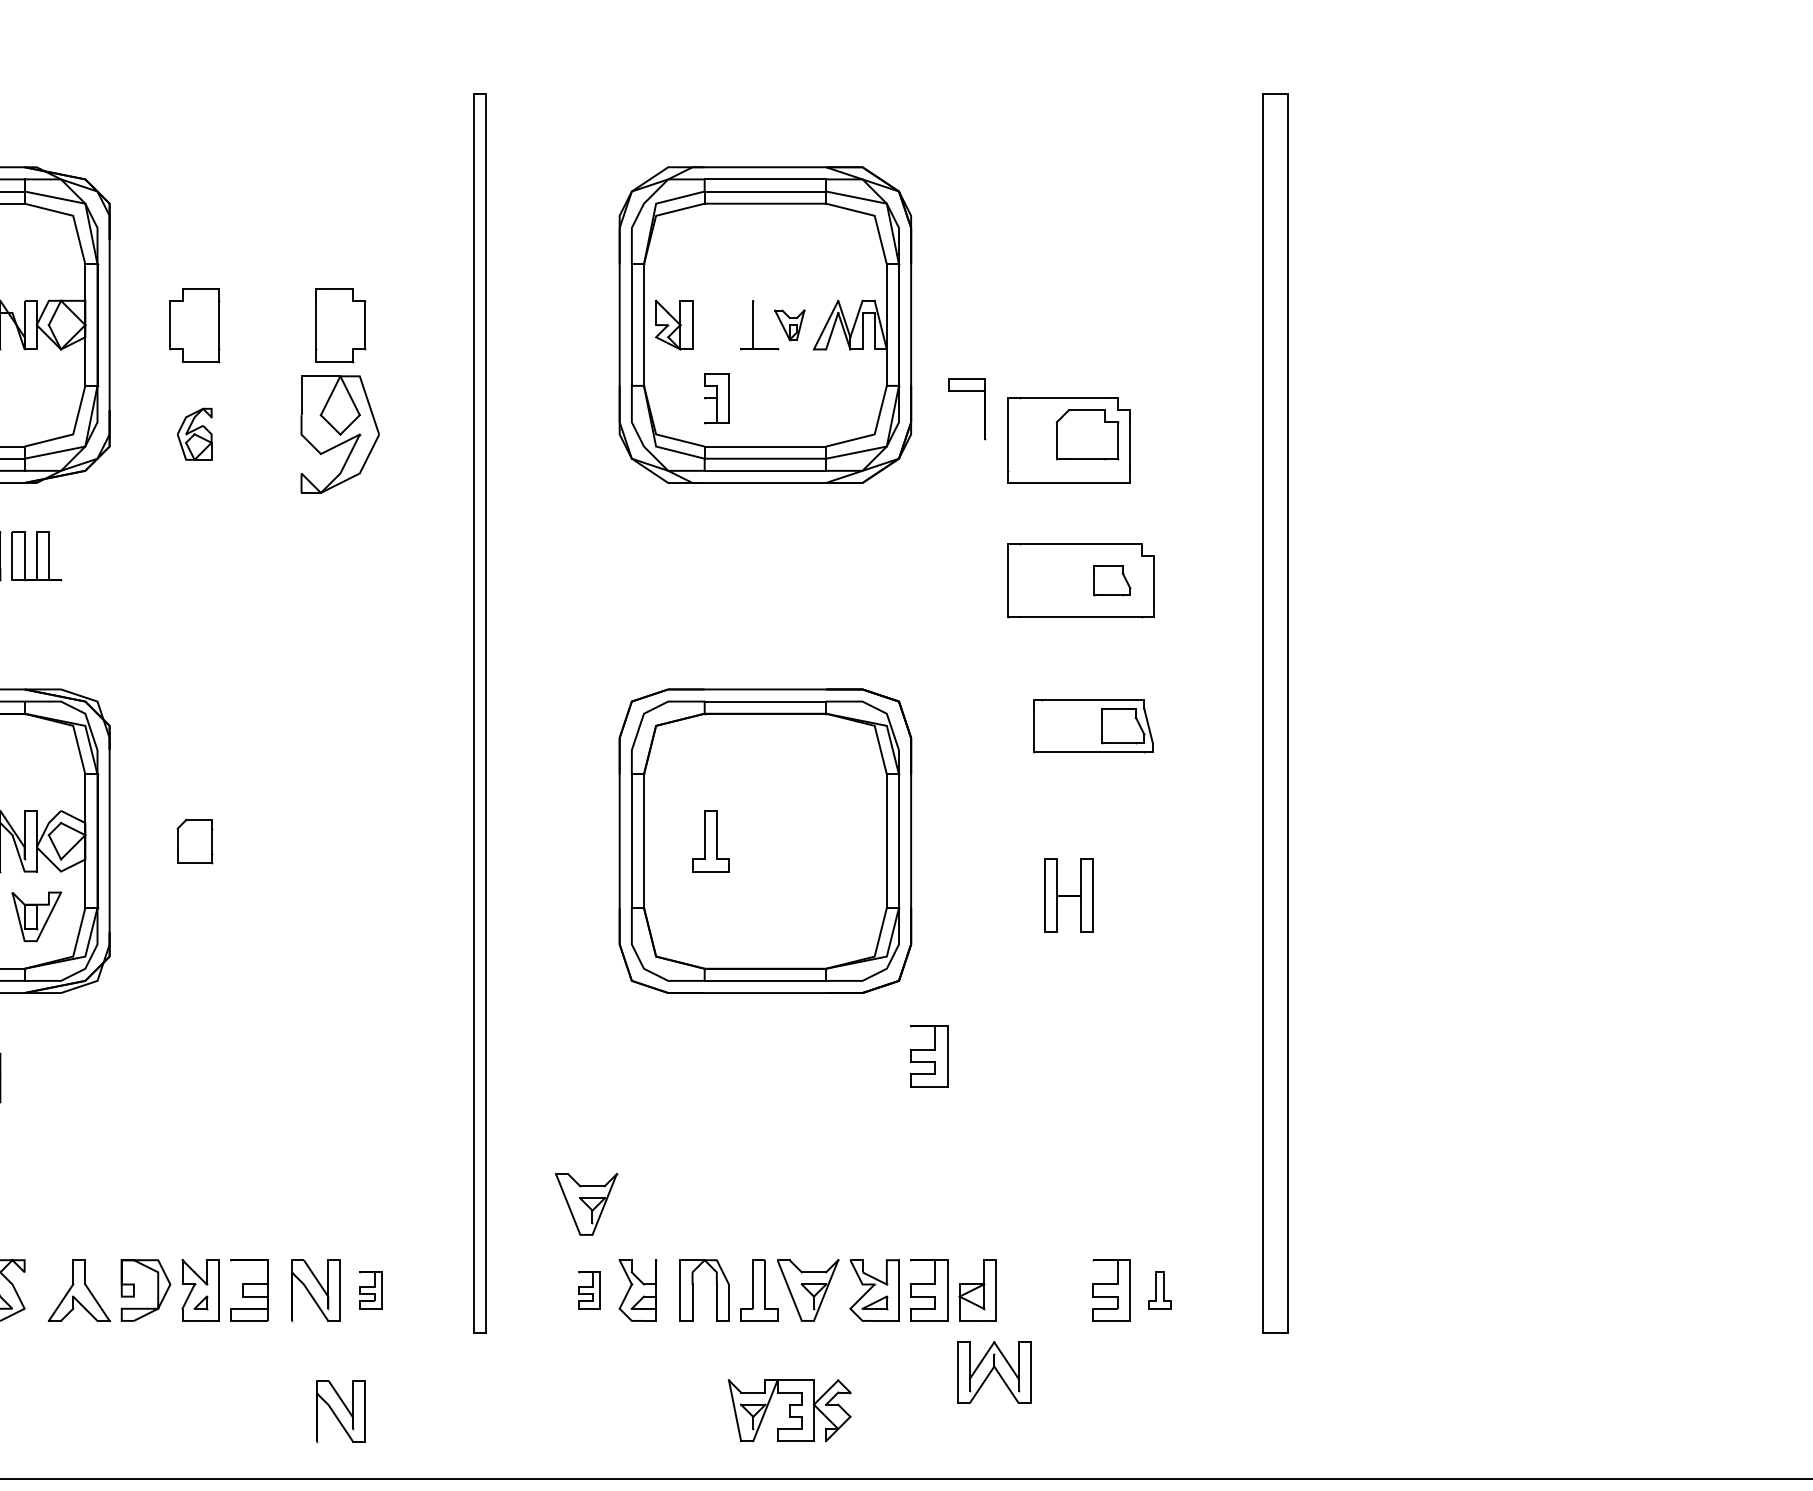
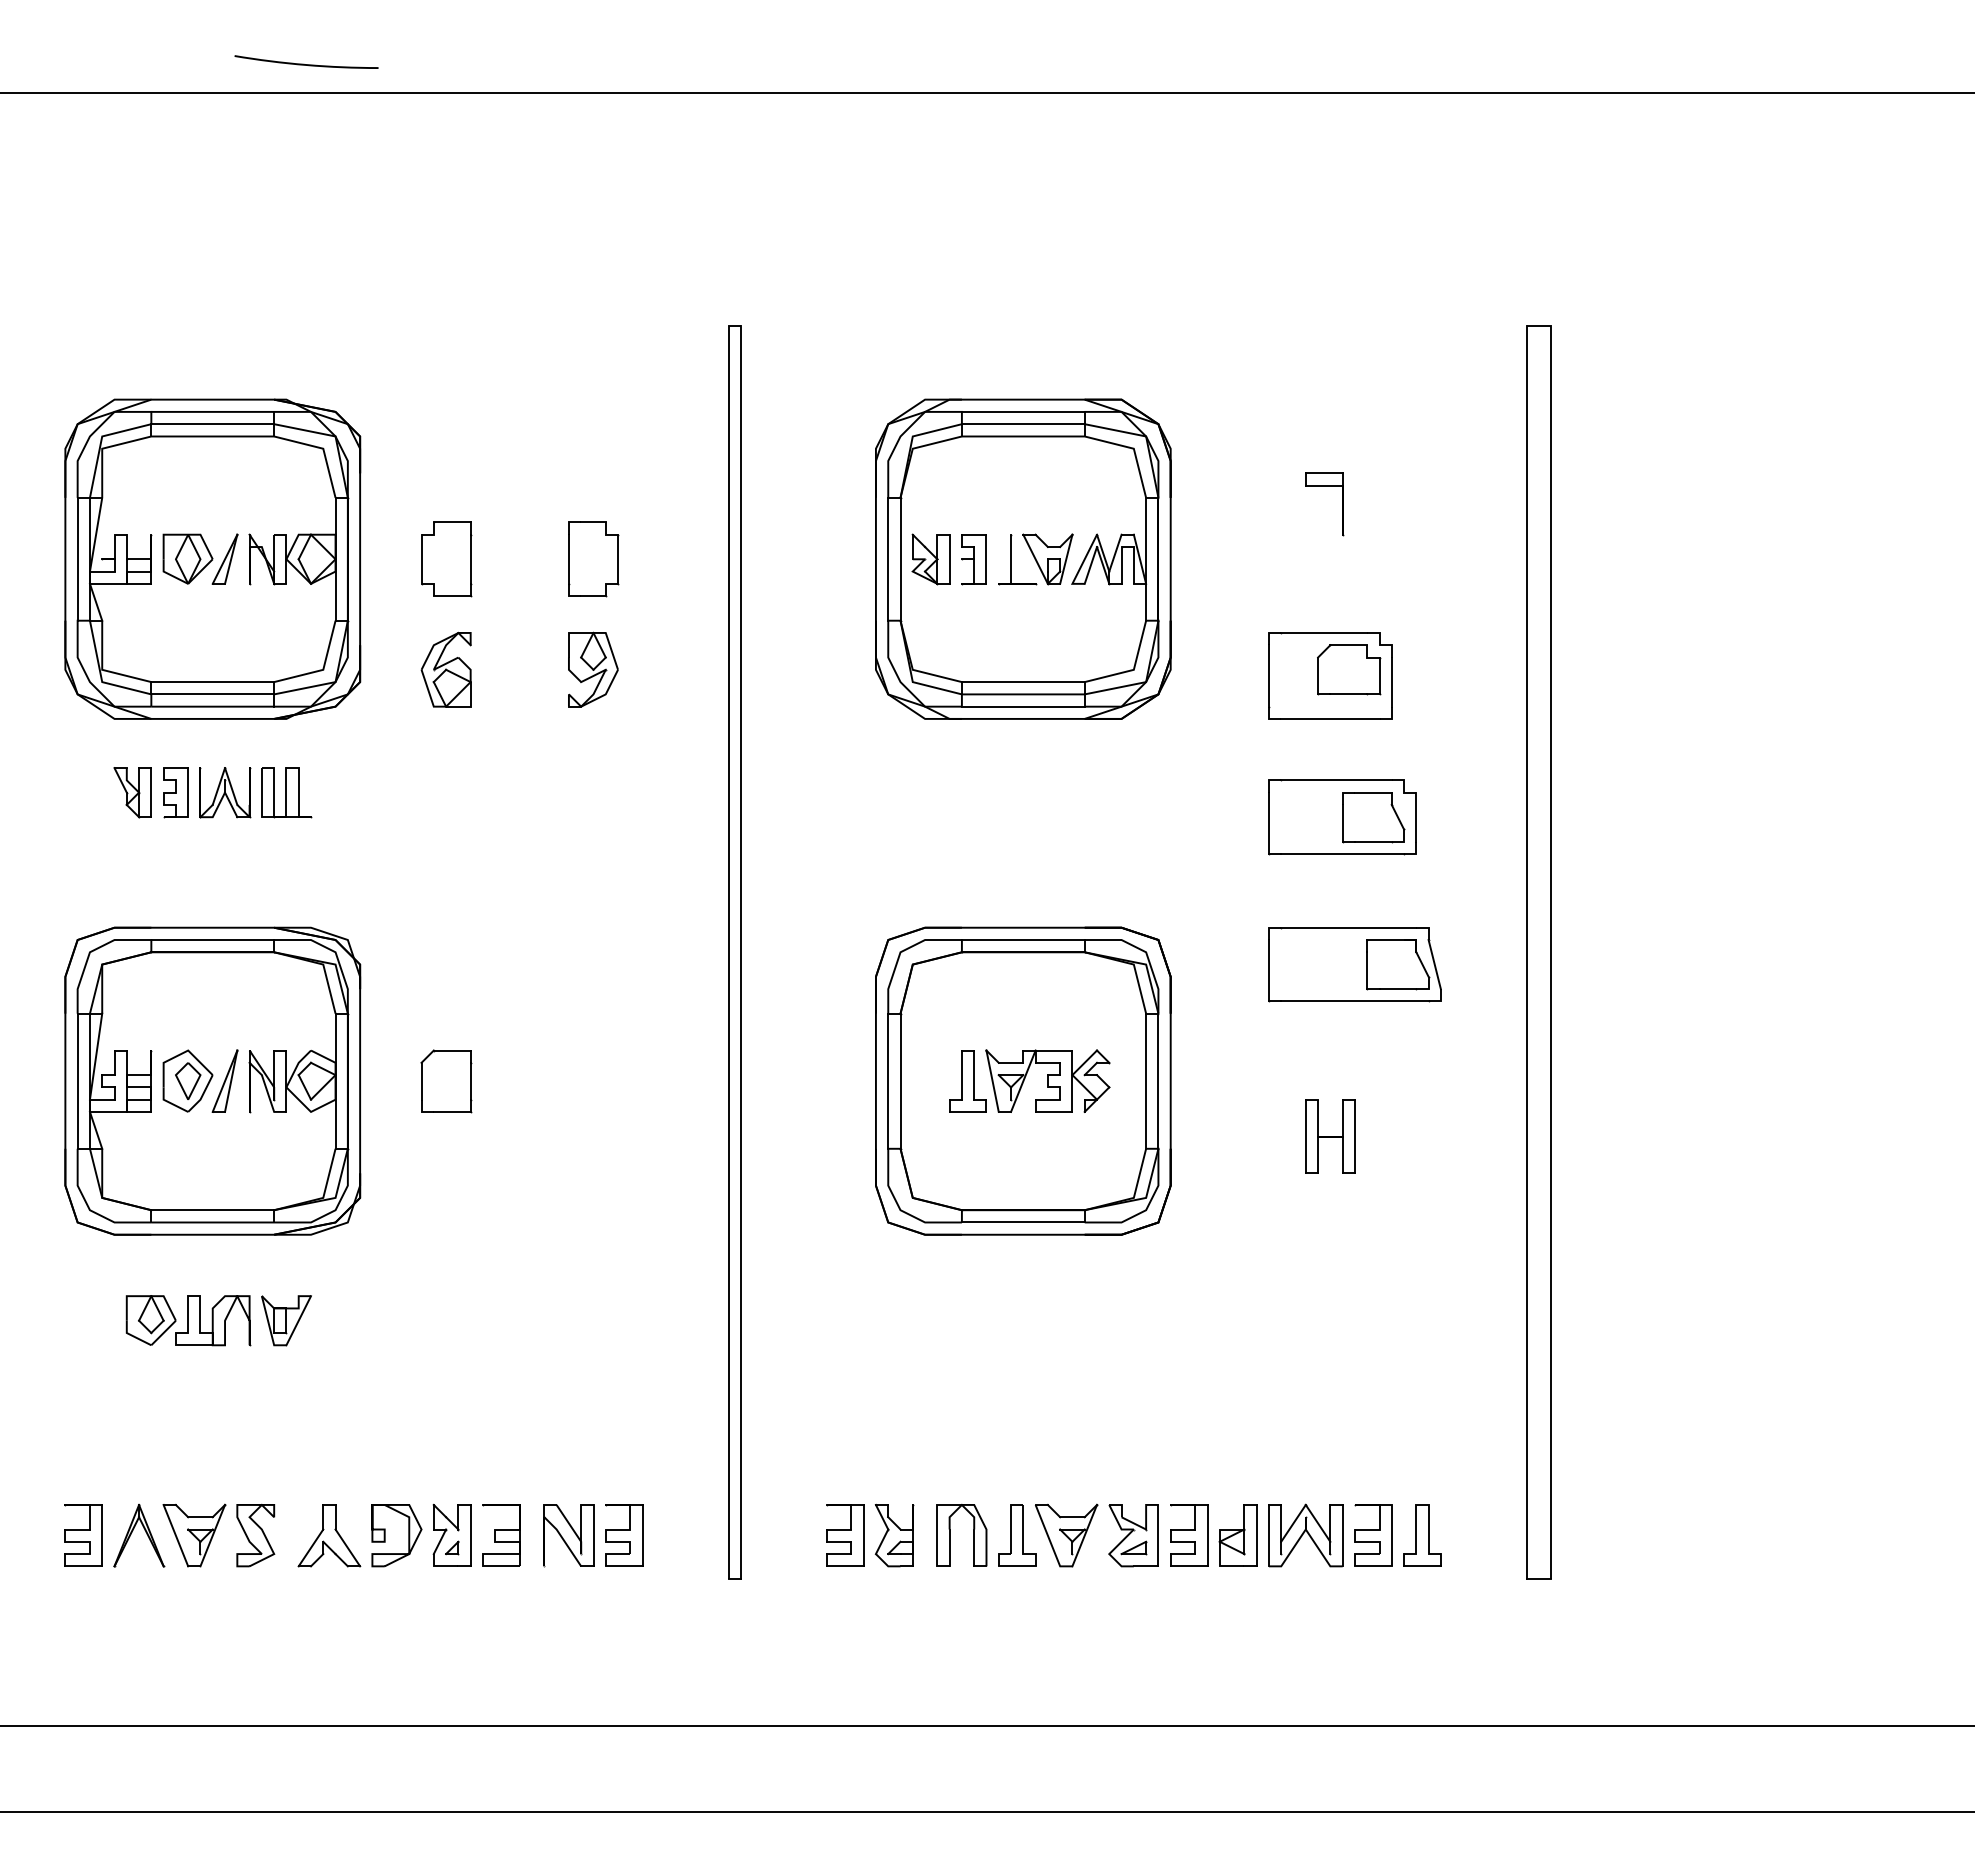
part: (789, 325) -> (1047, 559), size x1.67
part: (967, 391) -> (1324, 486), moved
part: (716, 398) -> (973, 559), moved
part: (194, 434) -> (445, 669), size x1.43
part: (340, 434) -> (593, 669), size x0.62
part: (1111, 580) -> (1373, 817), size x1.67
part: (1092, 725) -> (1354, 964), size x1.43
part: (195, 841) -> (446, 1081), size x1.43
part: (36, 916) -> (286, 1320), moved
part: (929, 1056) -> (1189, 1298), removed
part: (586, 1204) -> (842, 1448), removed
part: (371, 1290) -> (624, 1535), size x1.67
part: (589, 1290) -> (845, 1535), size x1.67
part: (1160, 1290) -> (1422, 1535), size x1.67
part: (993, 1372) -> (1305, 1535), moved
part: (789, 1410) -> (1047, 1080), moved
part: (340, 1411) -> (593, 1657), removed

